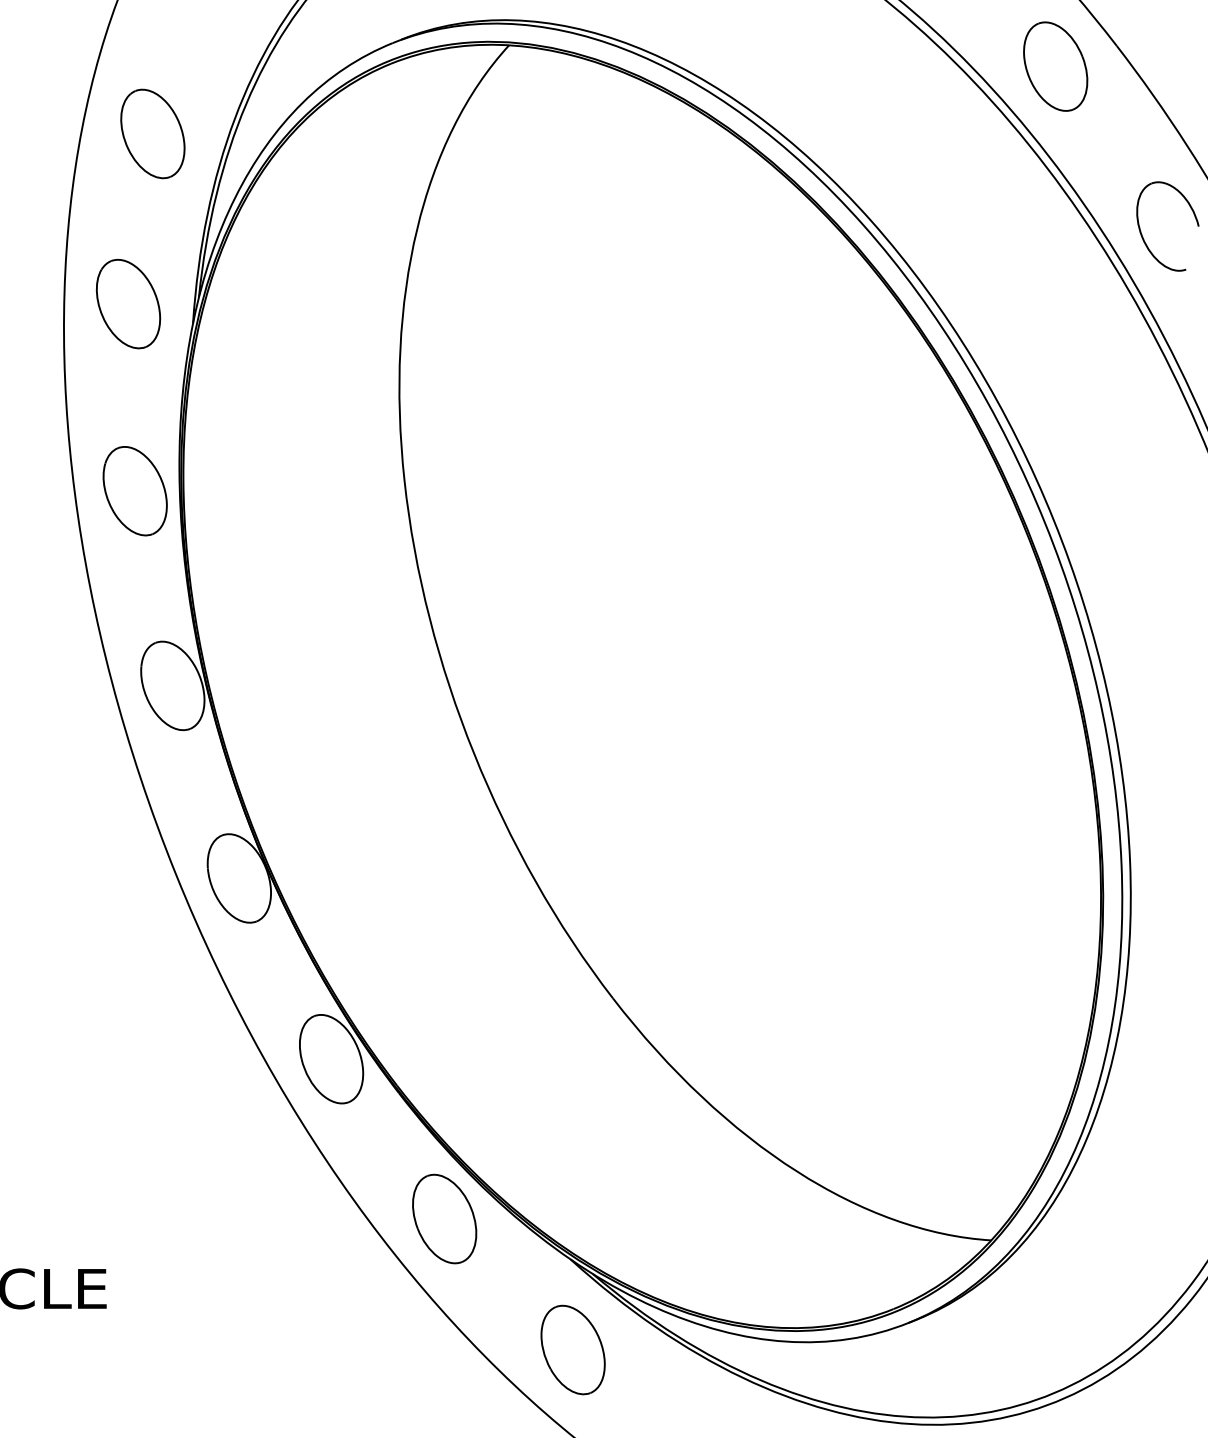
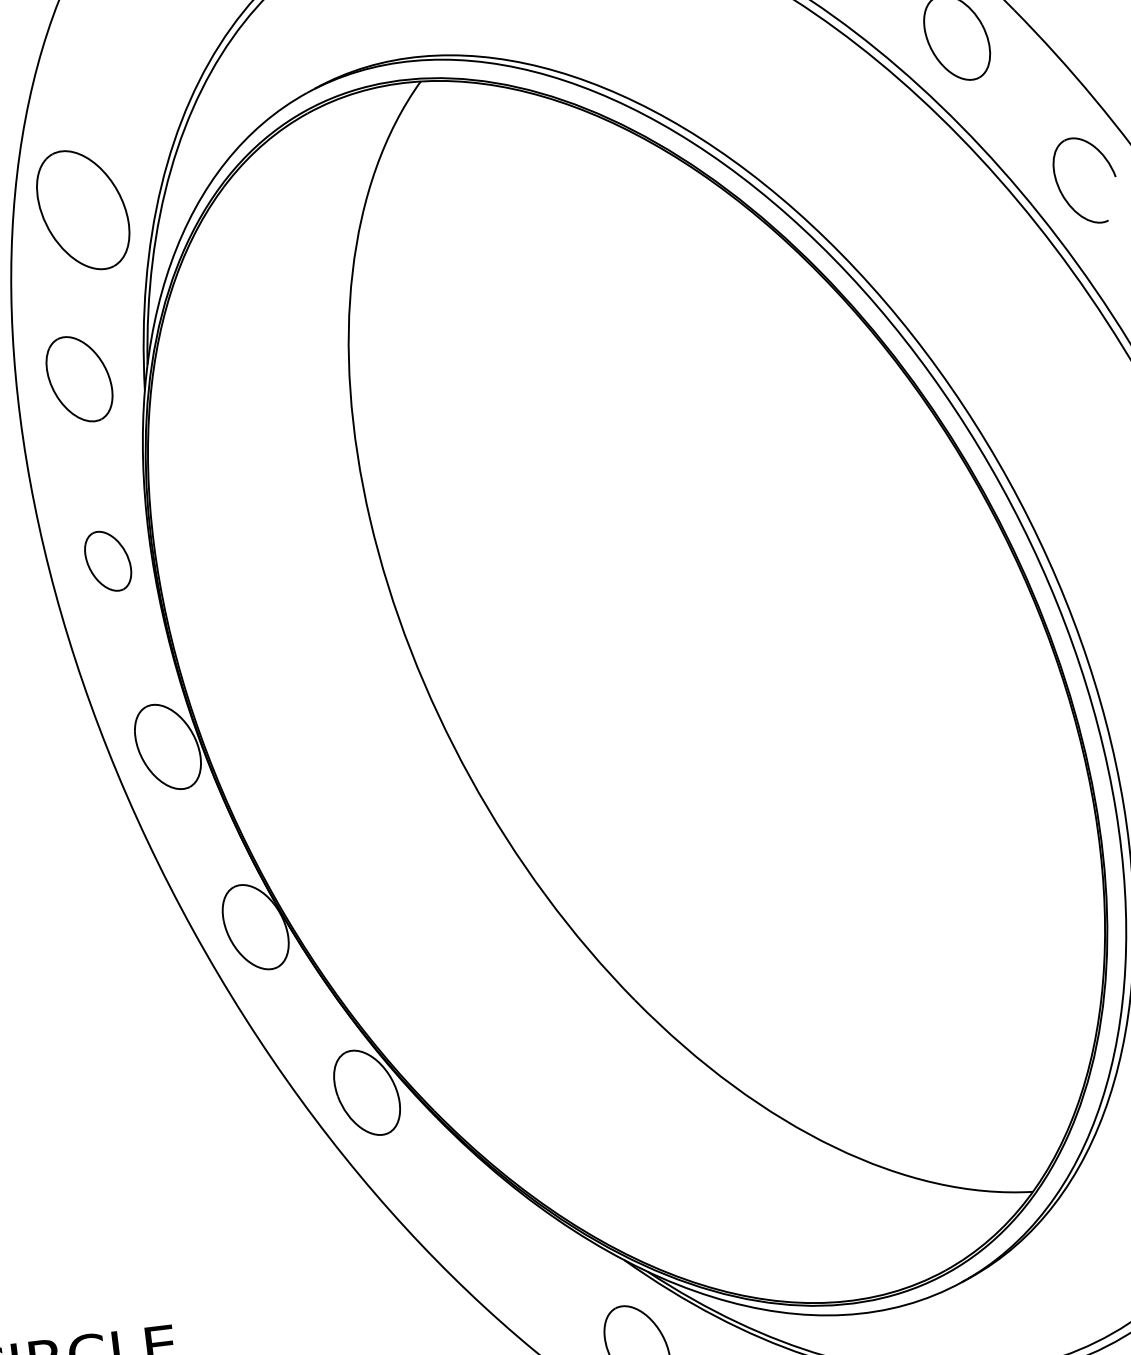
part: (152, 133) -> (82, 209), size x1.4
part: (134, 491) -> (107, 561), size x0.7
part: (444, 1218) -> (496, 1235), removed

